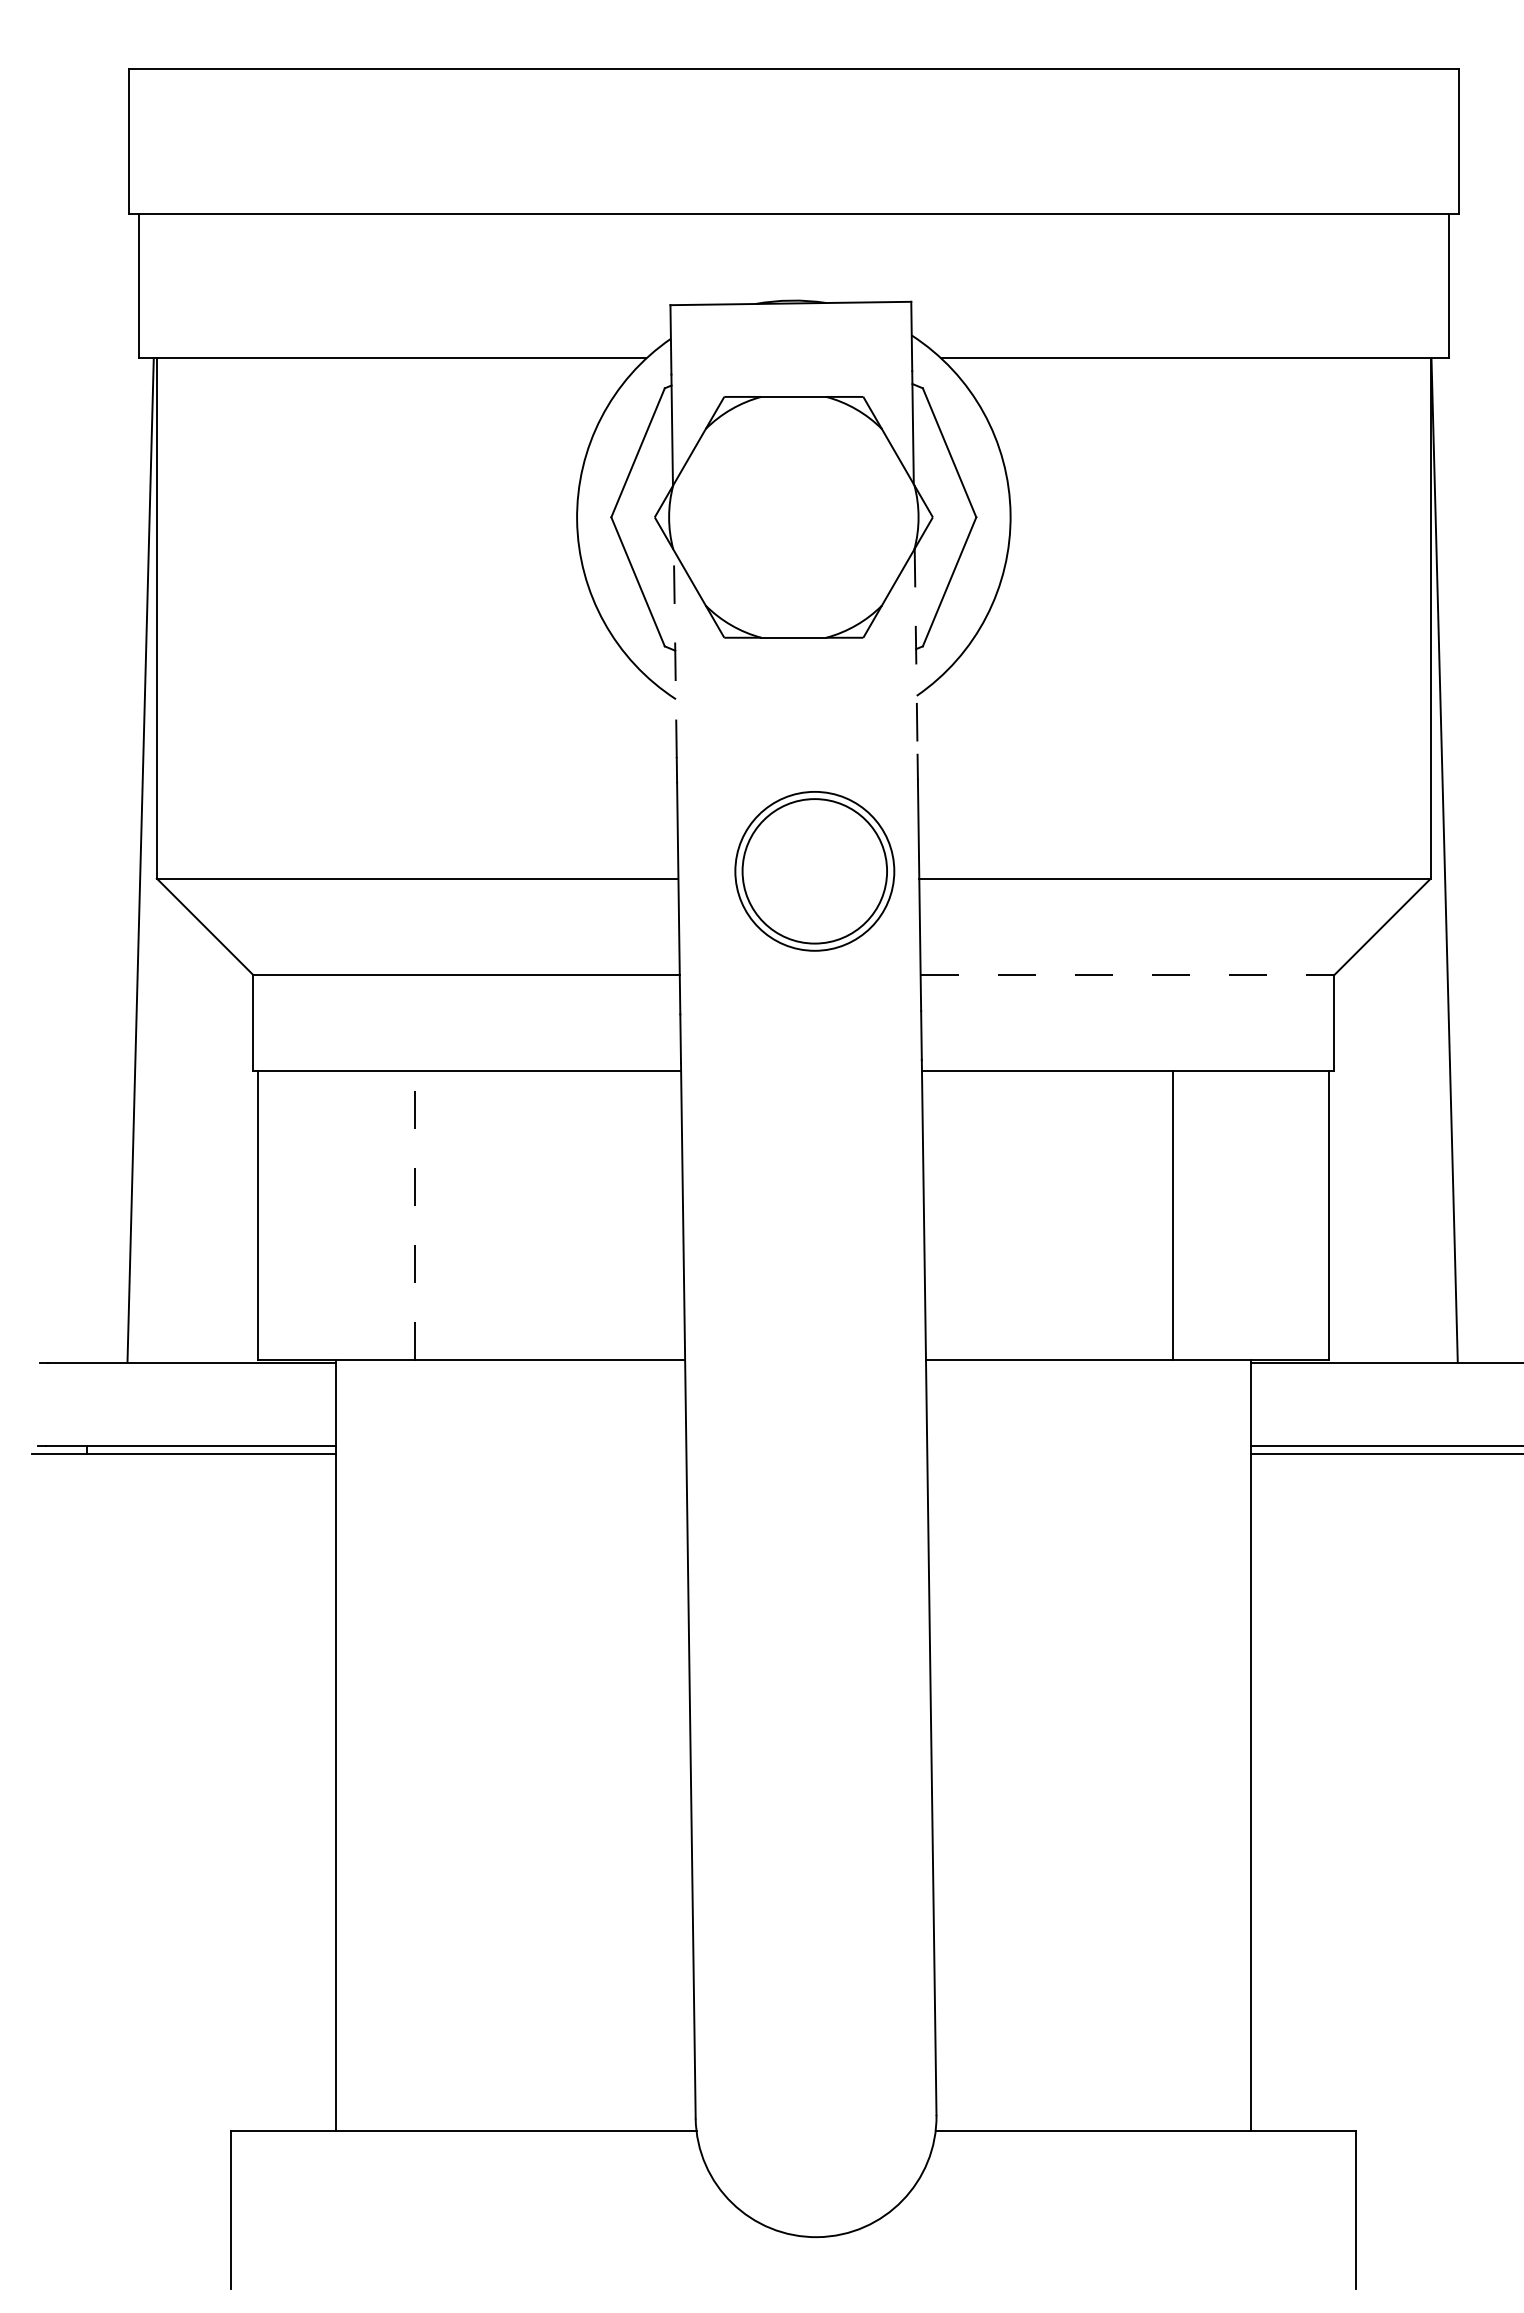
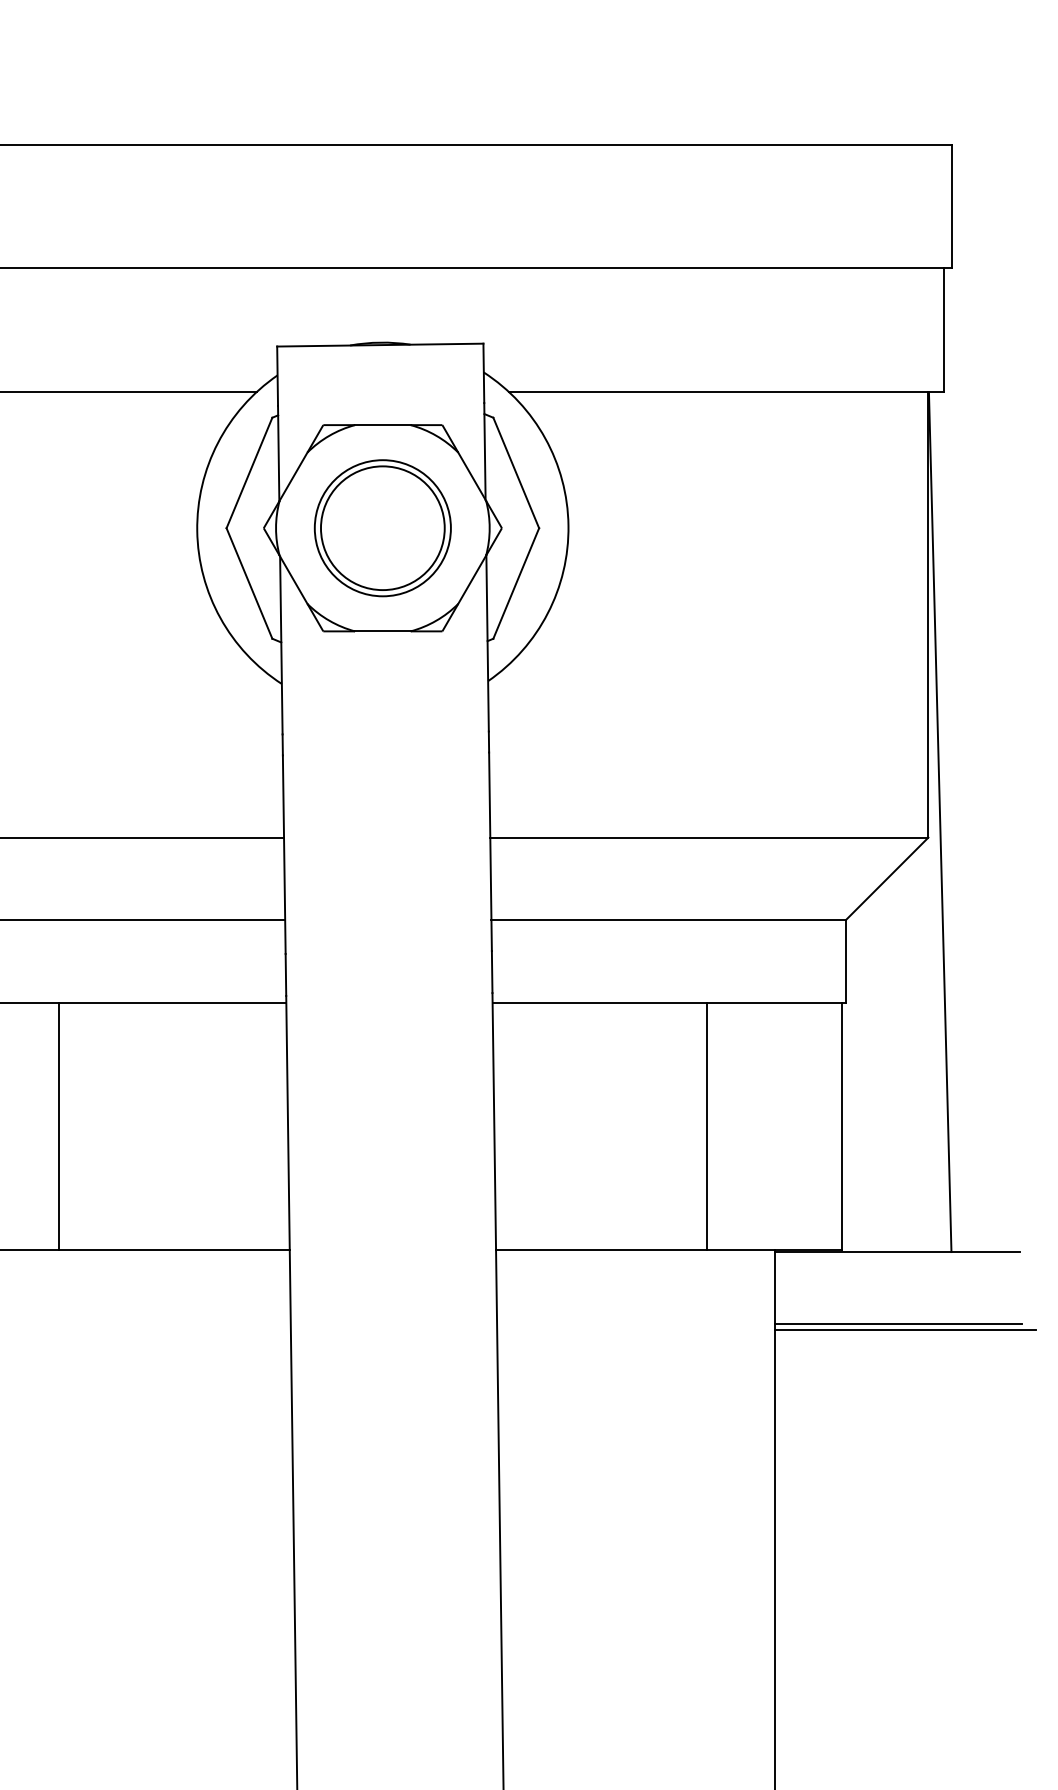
line: (916, 651) -> (487, 643), dashed -> solid
line: (675, 654) -> (281, 645), dashed -> solid
part: (814, 871) -> (382, 528), moved
line: (1127, 974) -> (668, 919), dashed -> solid
line: (415, 1215) -> (58, 1126), dashed -> solid

